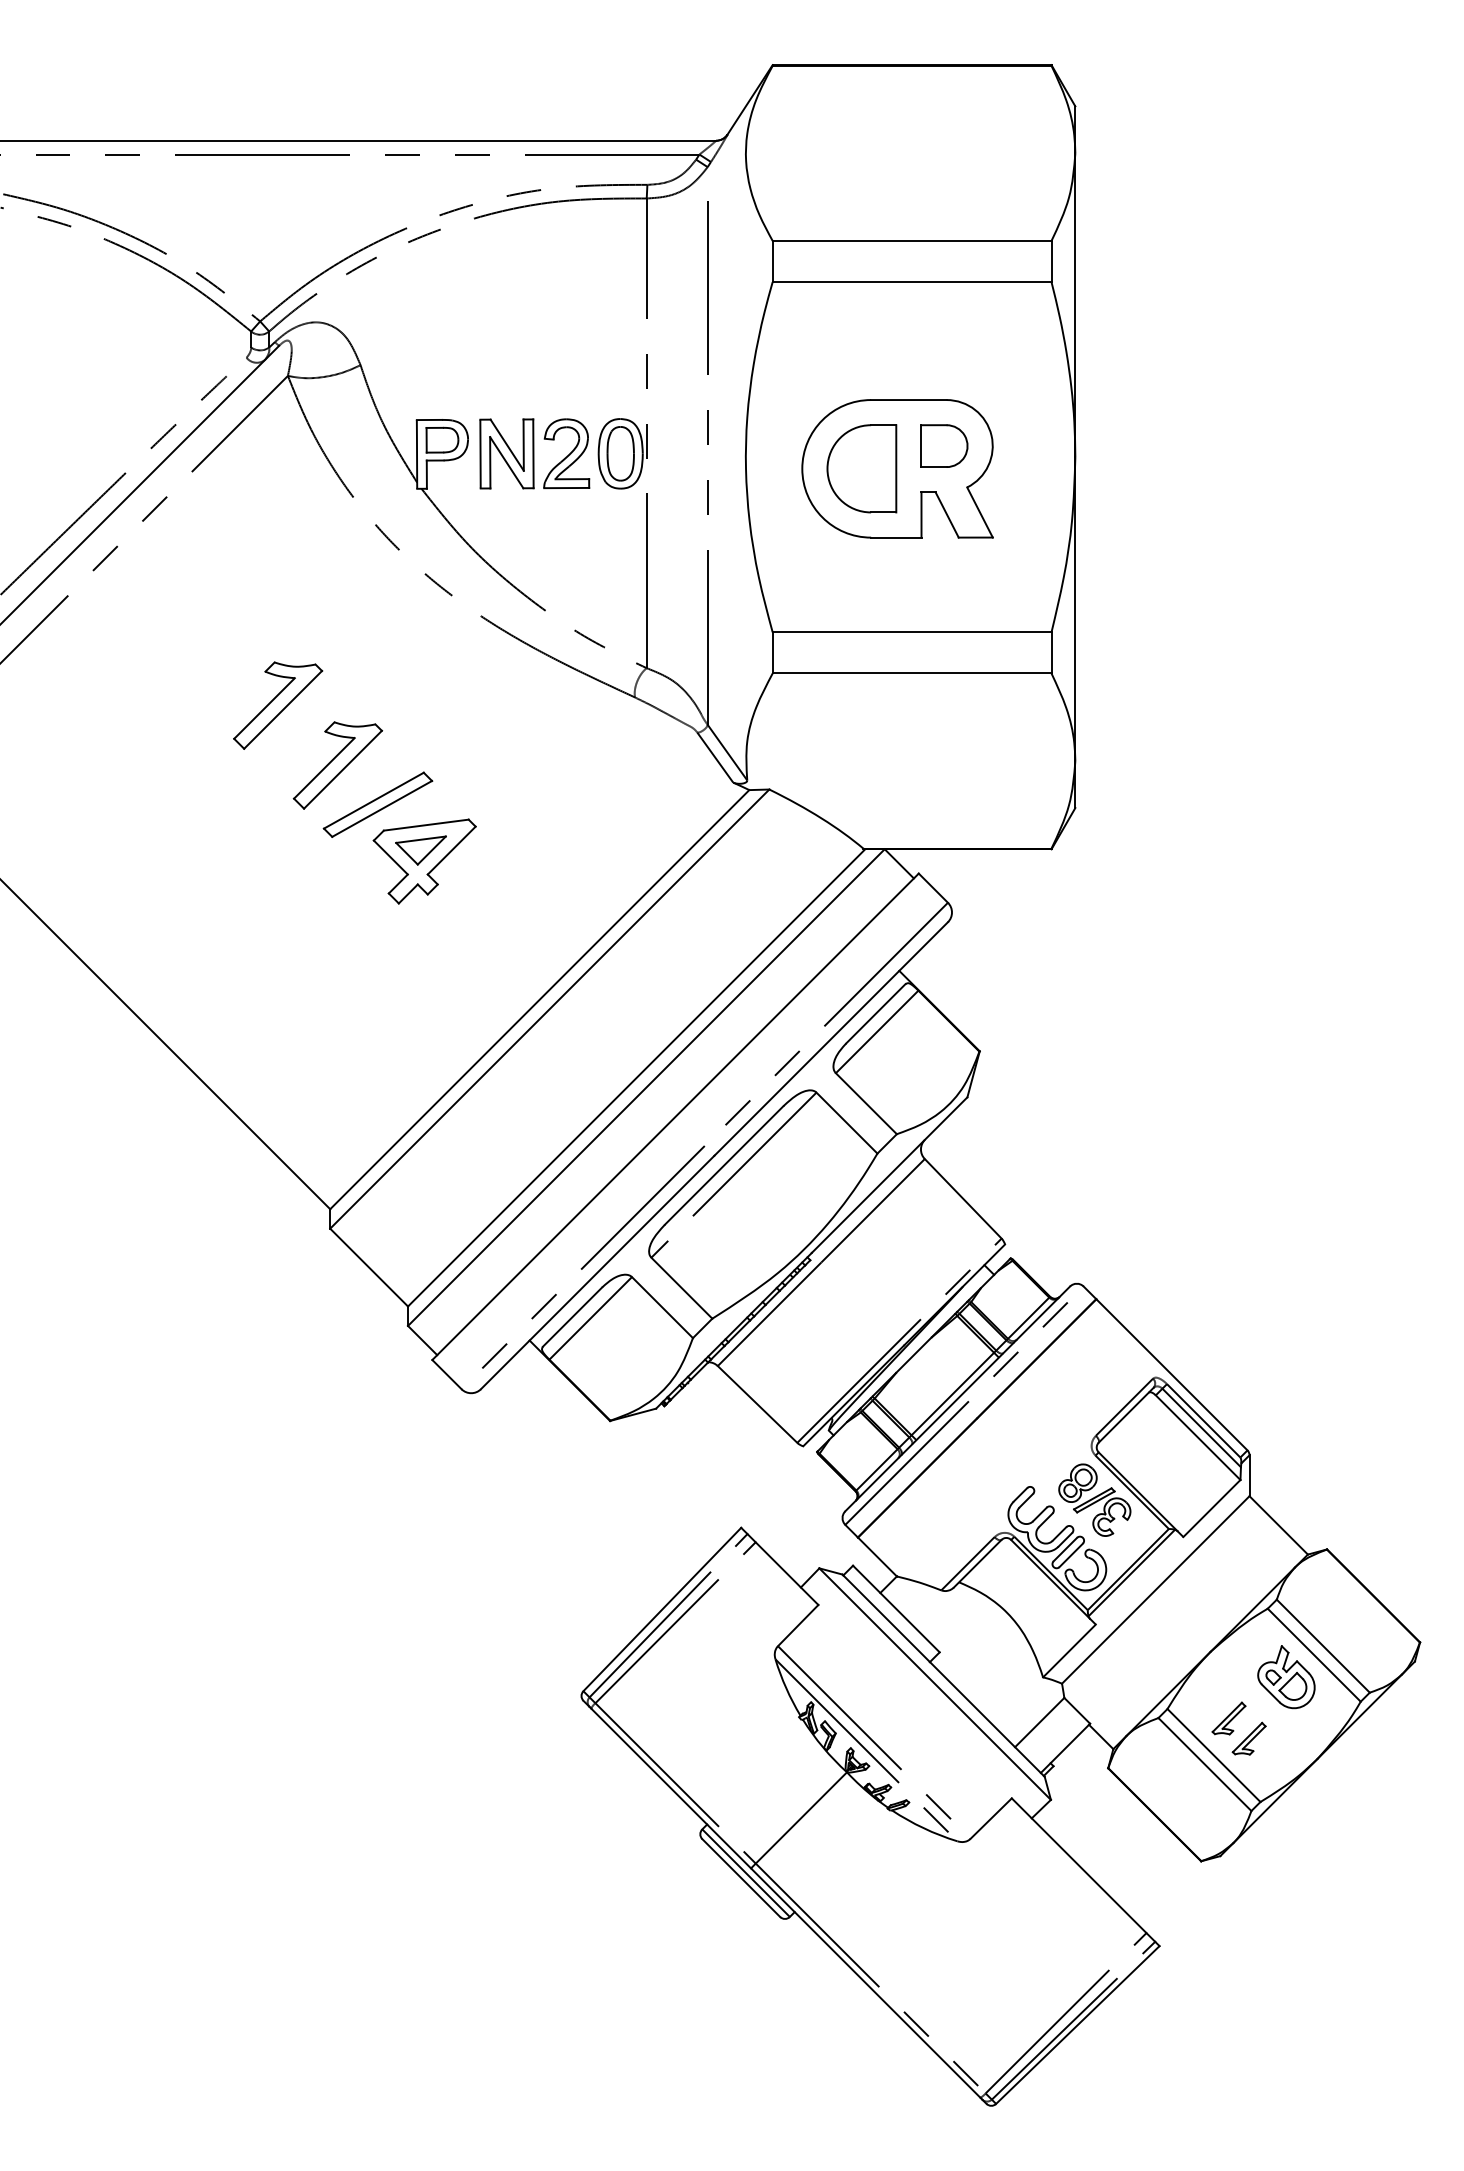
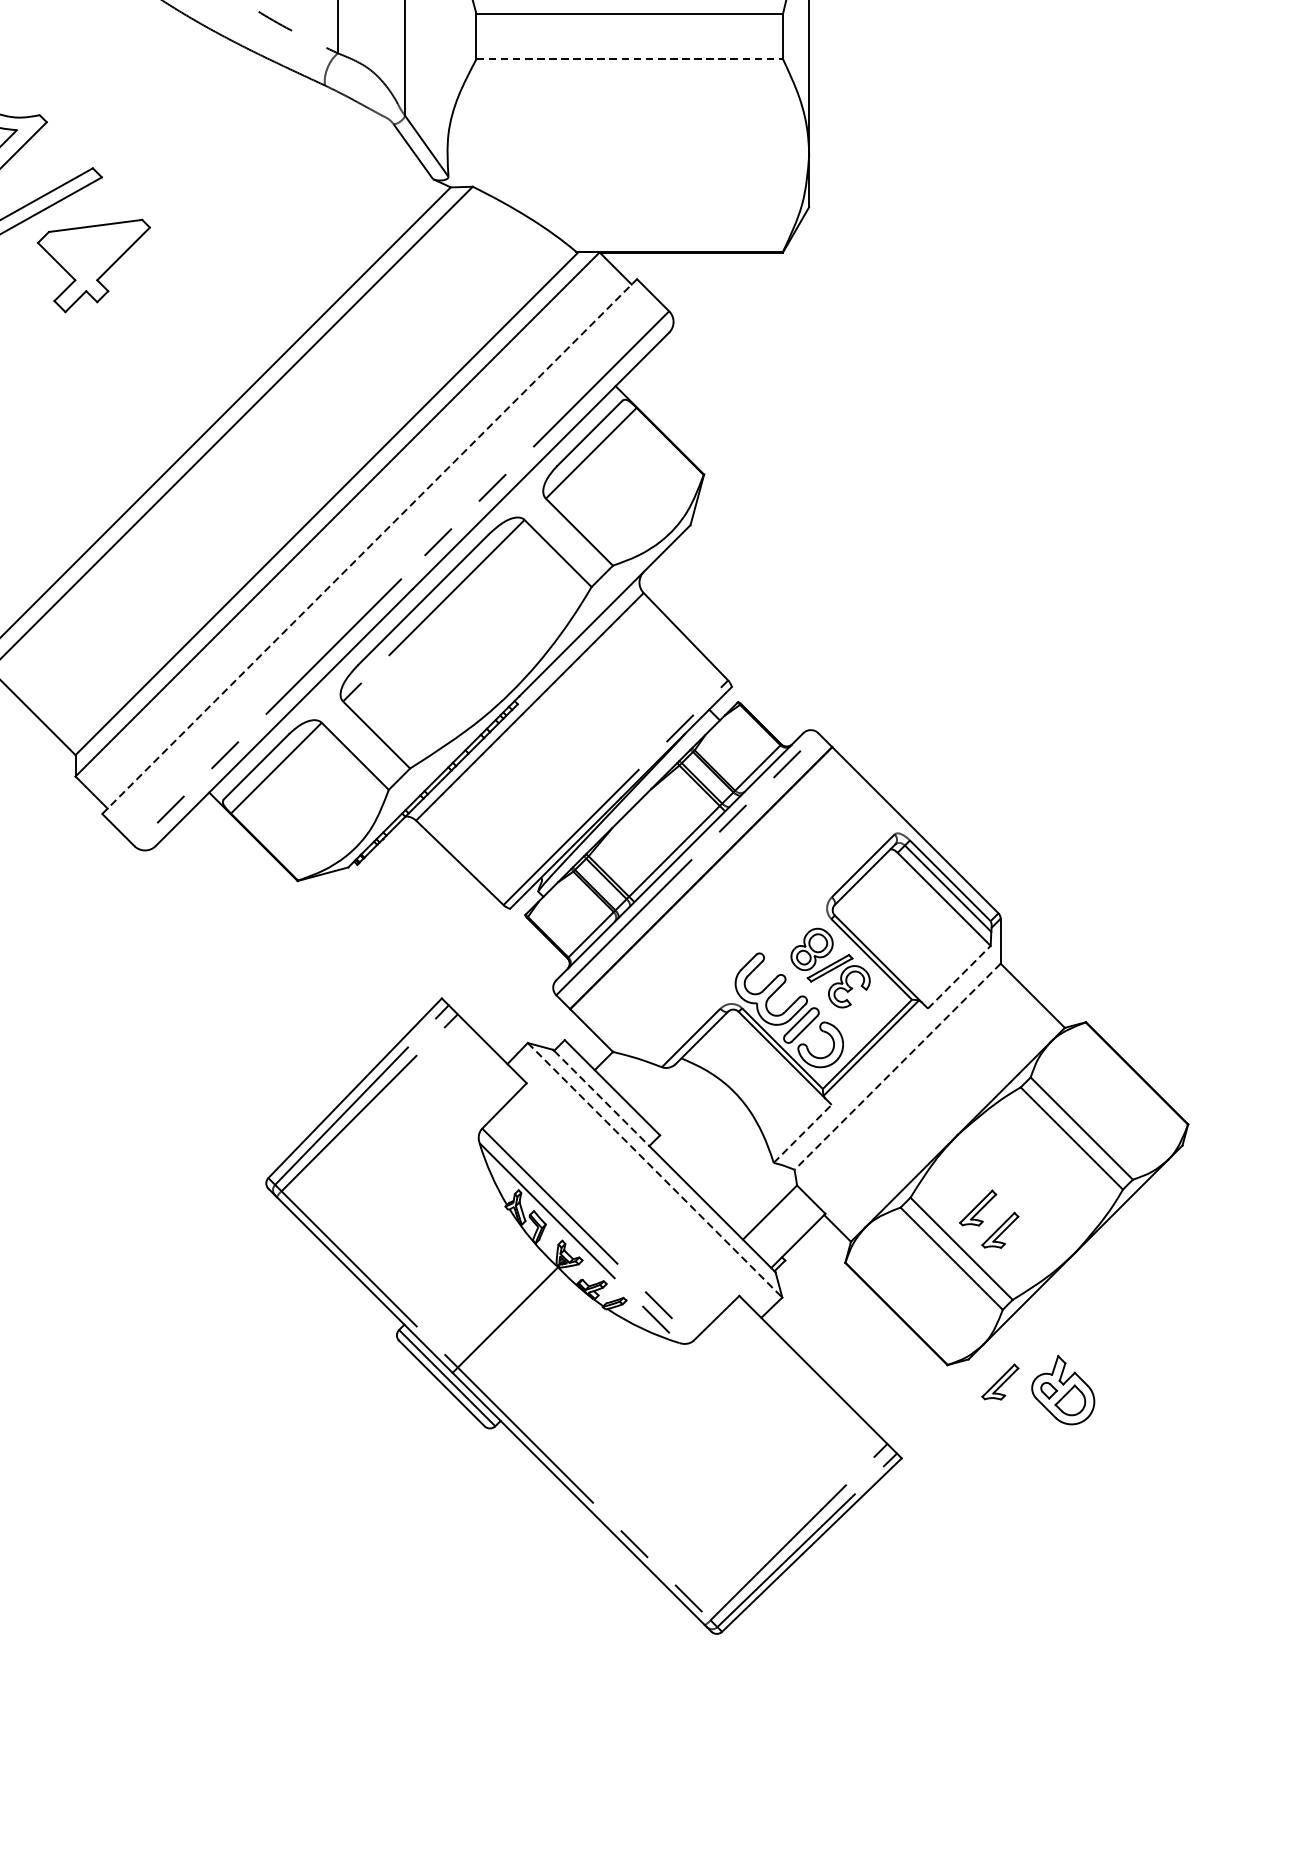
line: (912, 673) -> (630, 59), solid -> dashed
part: (420, 850) -> (89, 253), removed
line: (675, 1116) -> (369, 546), solid -> dashed
line: (1212, 1508) -> (959, 977), solid -> dashed
line: (1155, 1589) -> (897, 1066), solid -> dashed
line: (887, 1619) -> (602, 1099), solid -> dashed
line: (1069, 1650) -> (802, 1133), solid -> dashed
part: (1286, 1677) -> (1063, 1390), moved
line: (935, 1684) -> (655, 1170), solid -> dashed
part: (1248, 1876) -> (999, 1381), added

